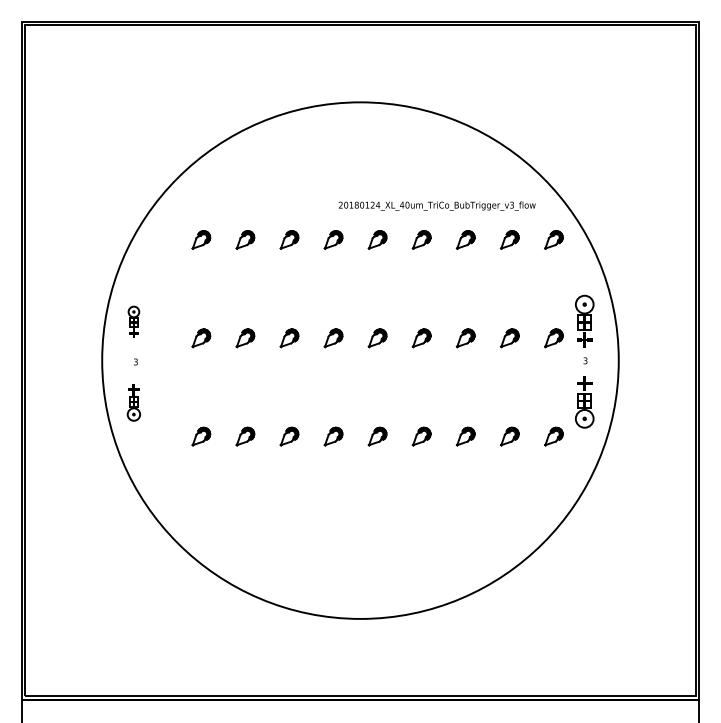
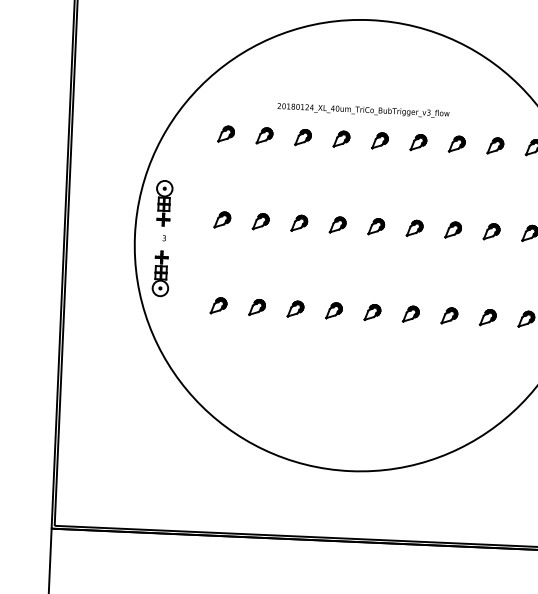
text: (436, 205) -> (362, 110), moved
part: (133, 321) -> (163, 202), size x1.67
part: (133, 402) -> (160, 273), size x1.43

